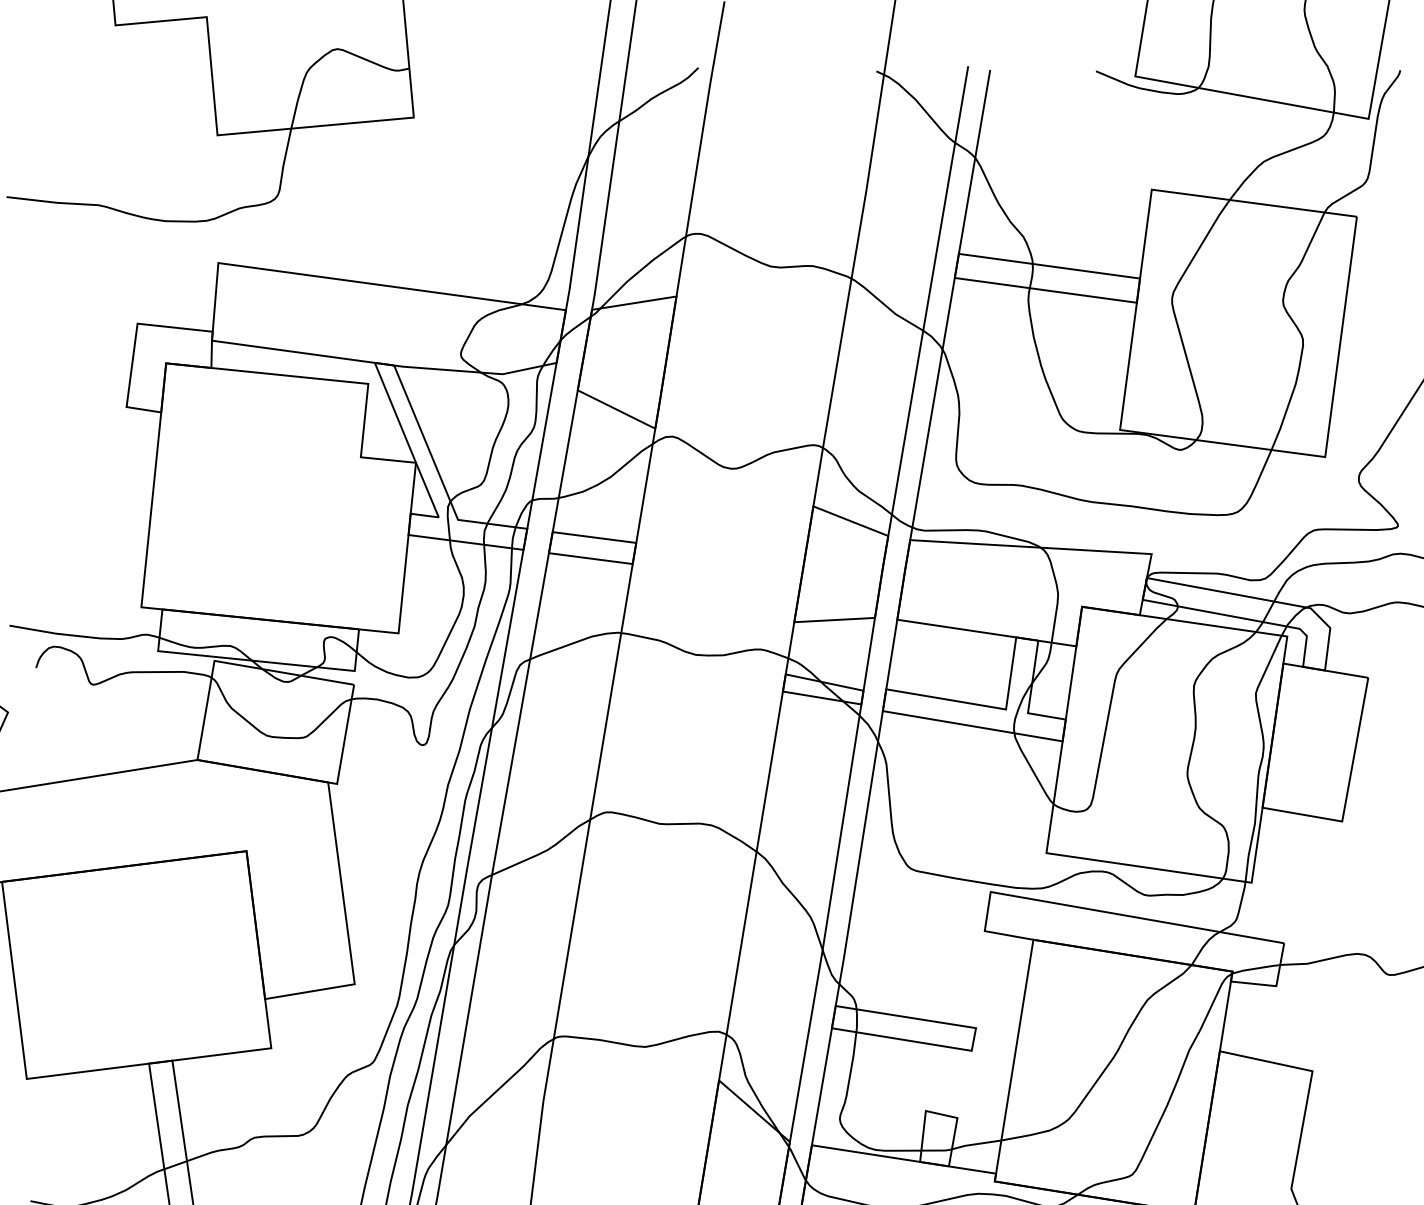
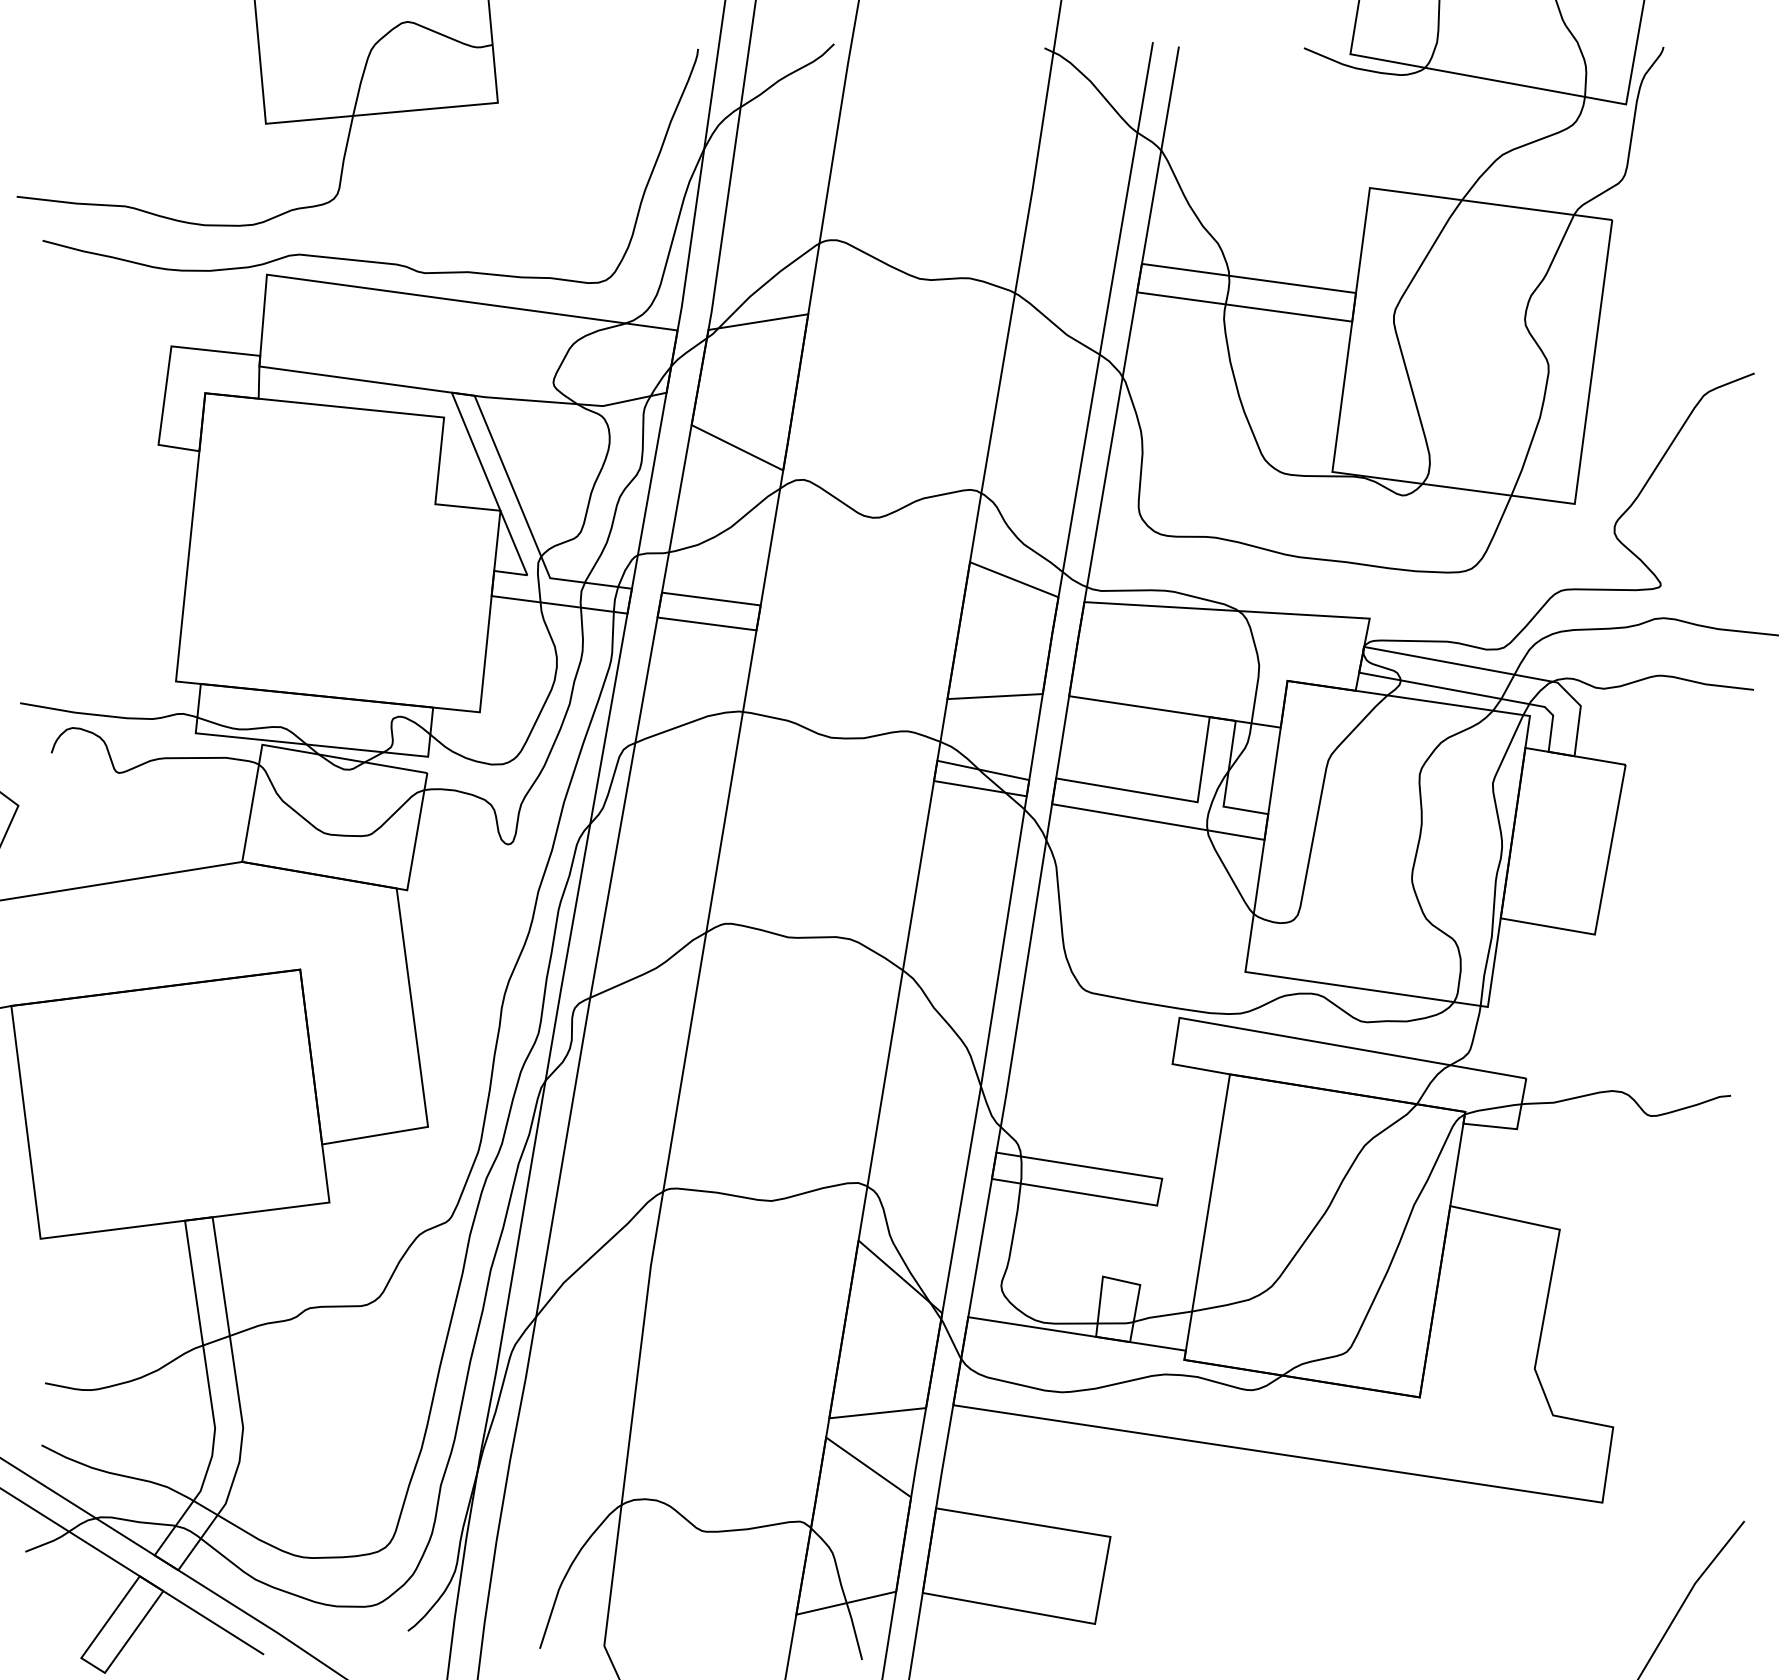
curve: (297, 250) -> (360, 259), added

